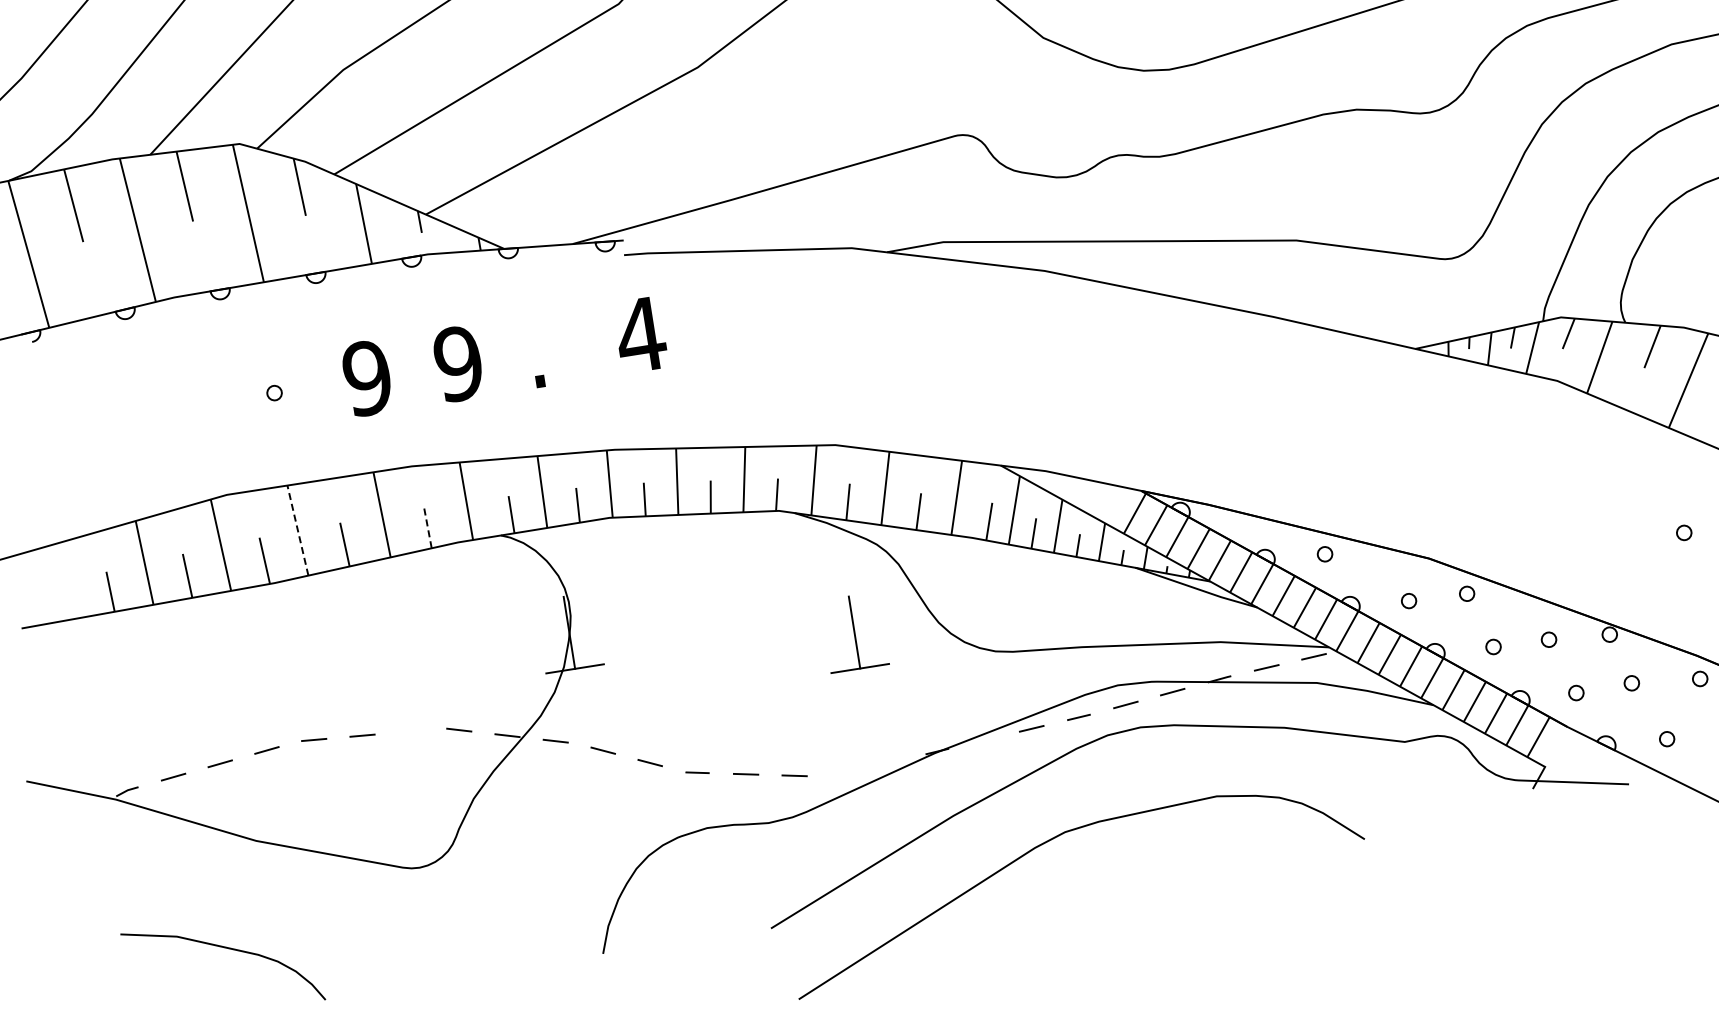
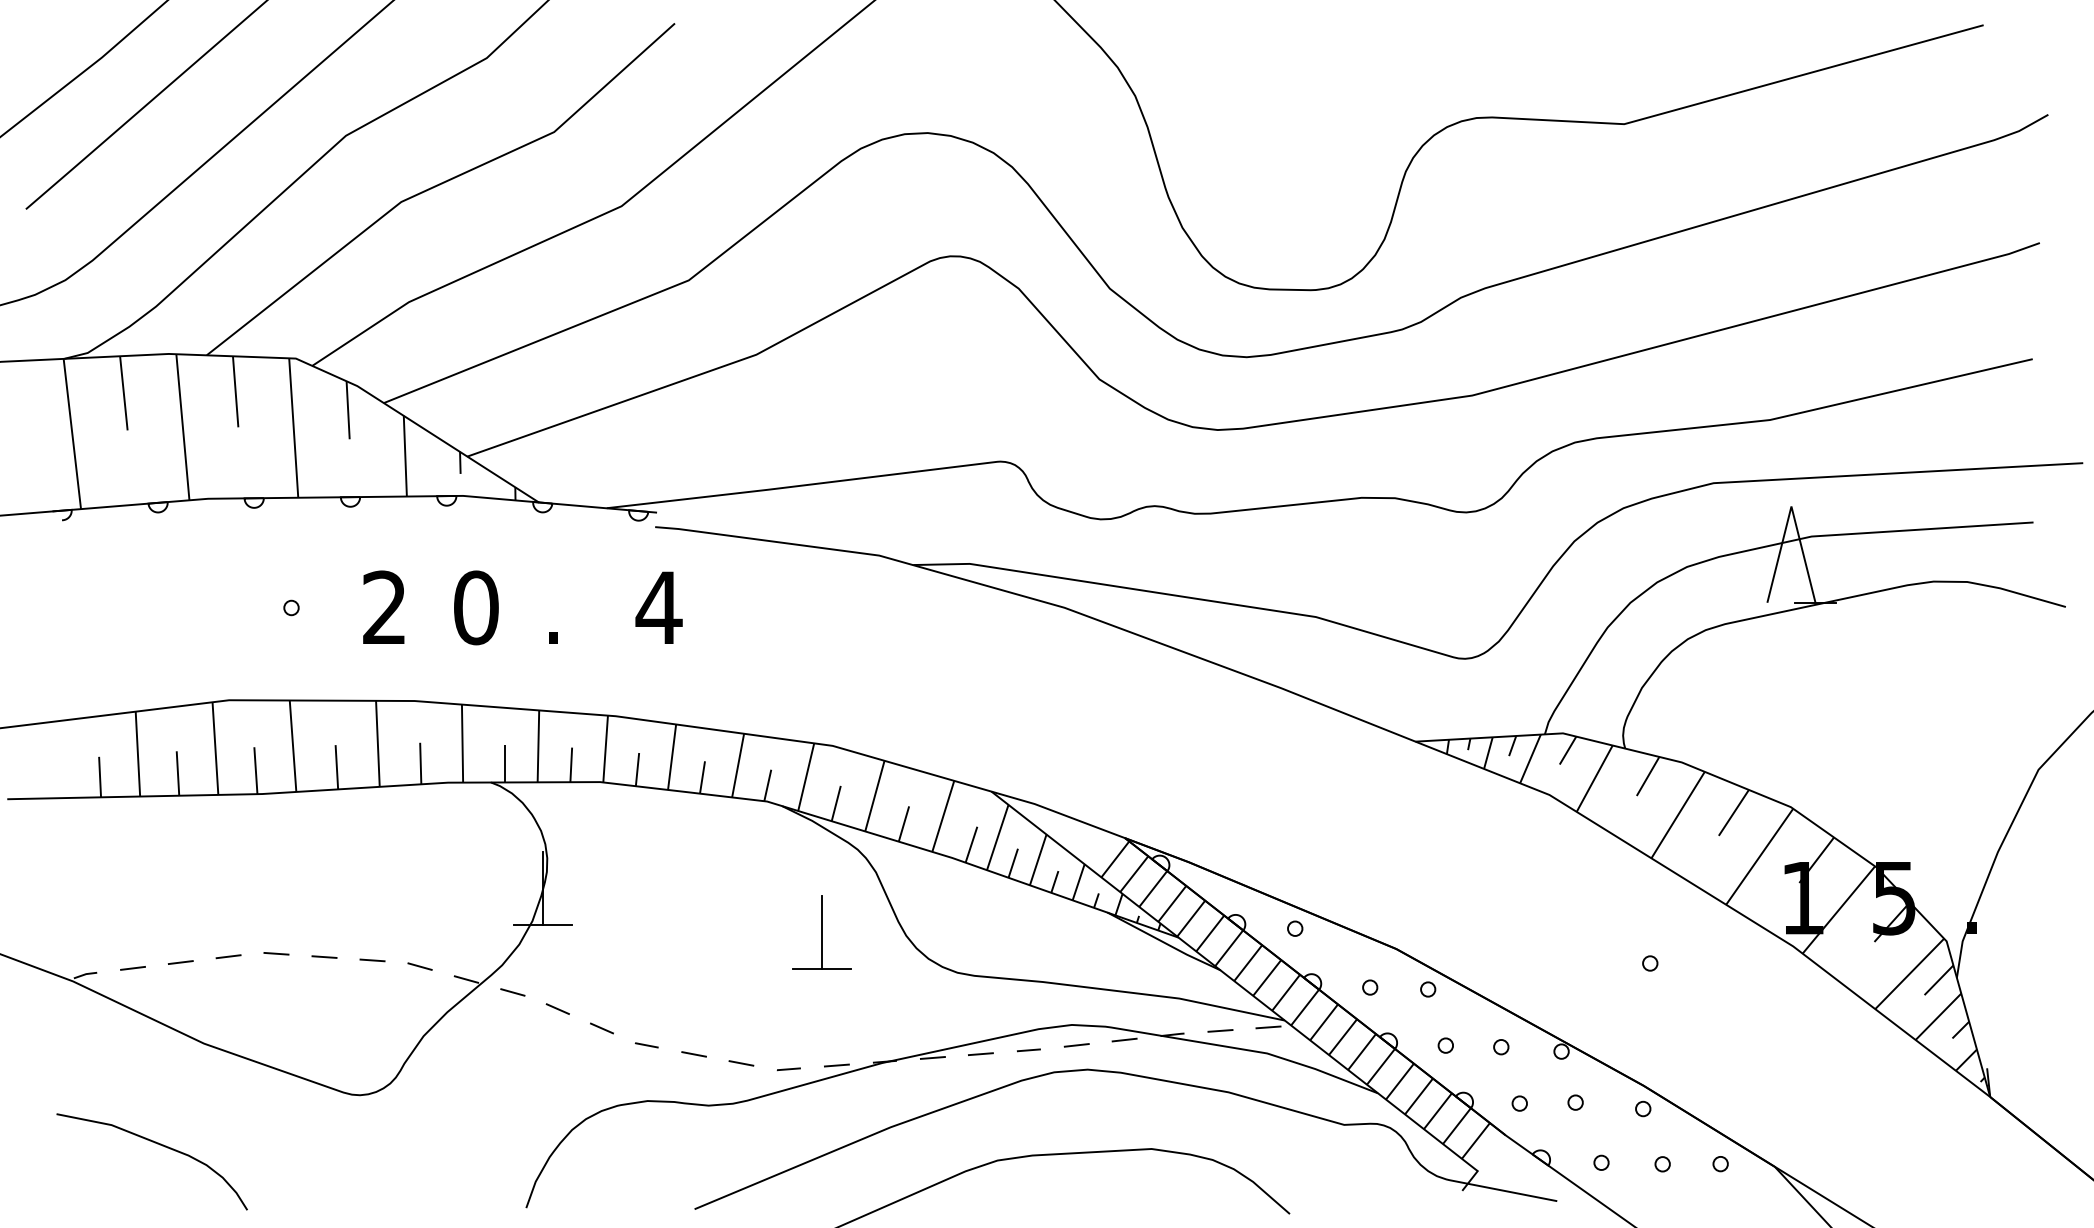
text: (457, 363) -> (475, 607), 9 -> 0
text: (367, 377) -> (384, 607), 9 -> 2
line: (427, 527) -> (420, 763), dashed -> solid
line: (298, 530) -> (293, 746), dashed -> solid
line: (410, 731) -> (372, 960), added
line: (984, 739) -> (932, 1057), added
line: (889, 762) -> (836, 1065), added
line: (842, 774) -> (788, 1069), added

